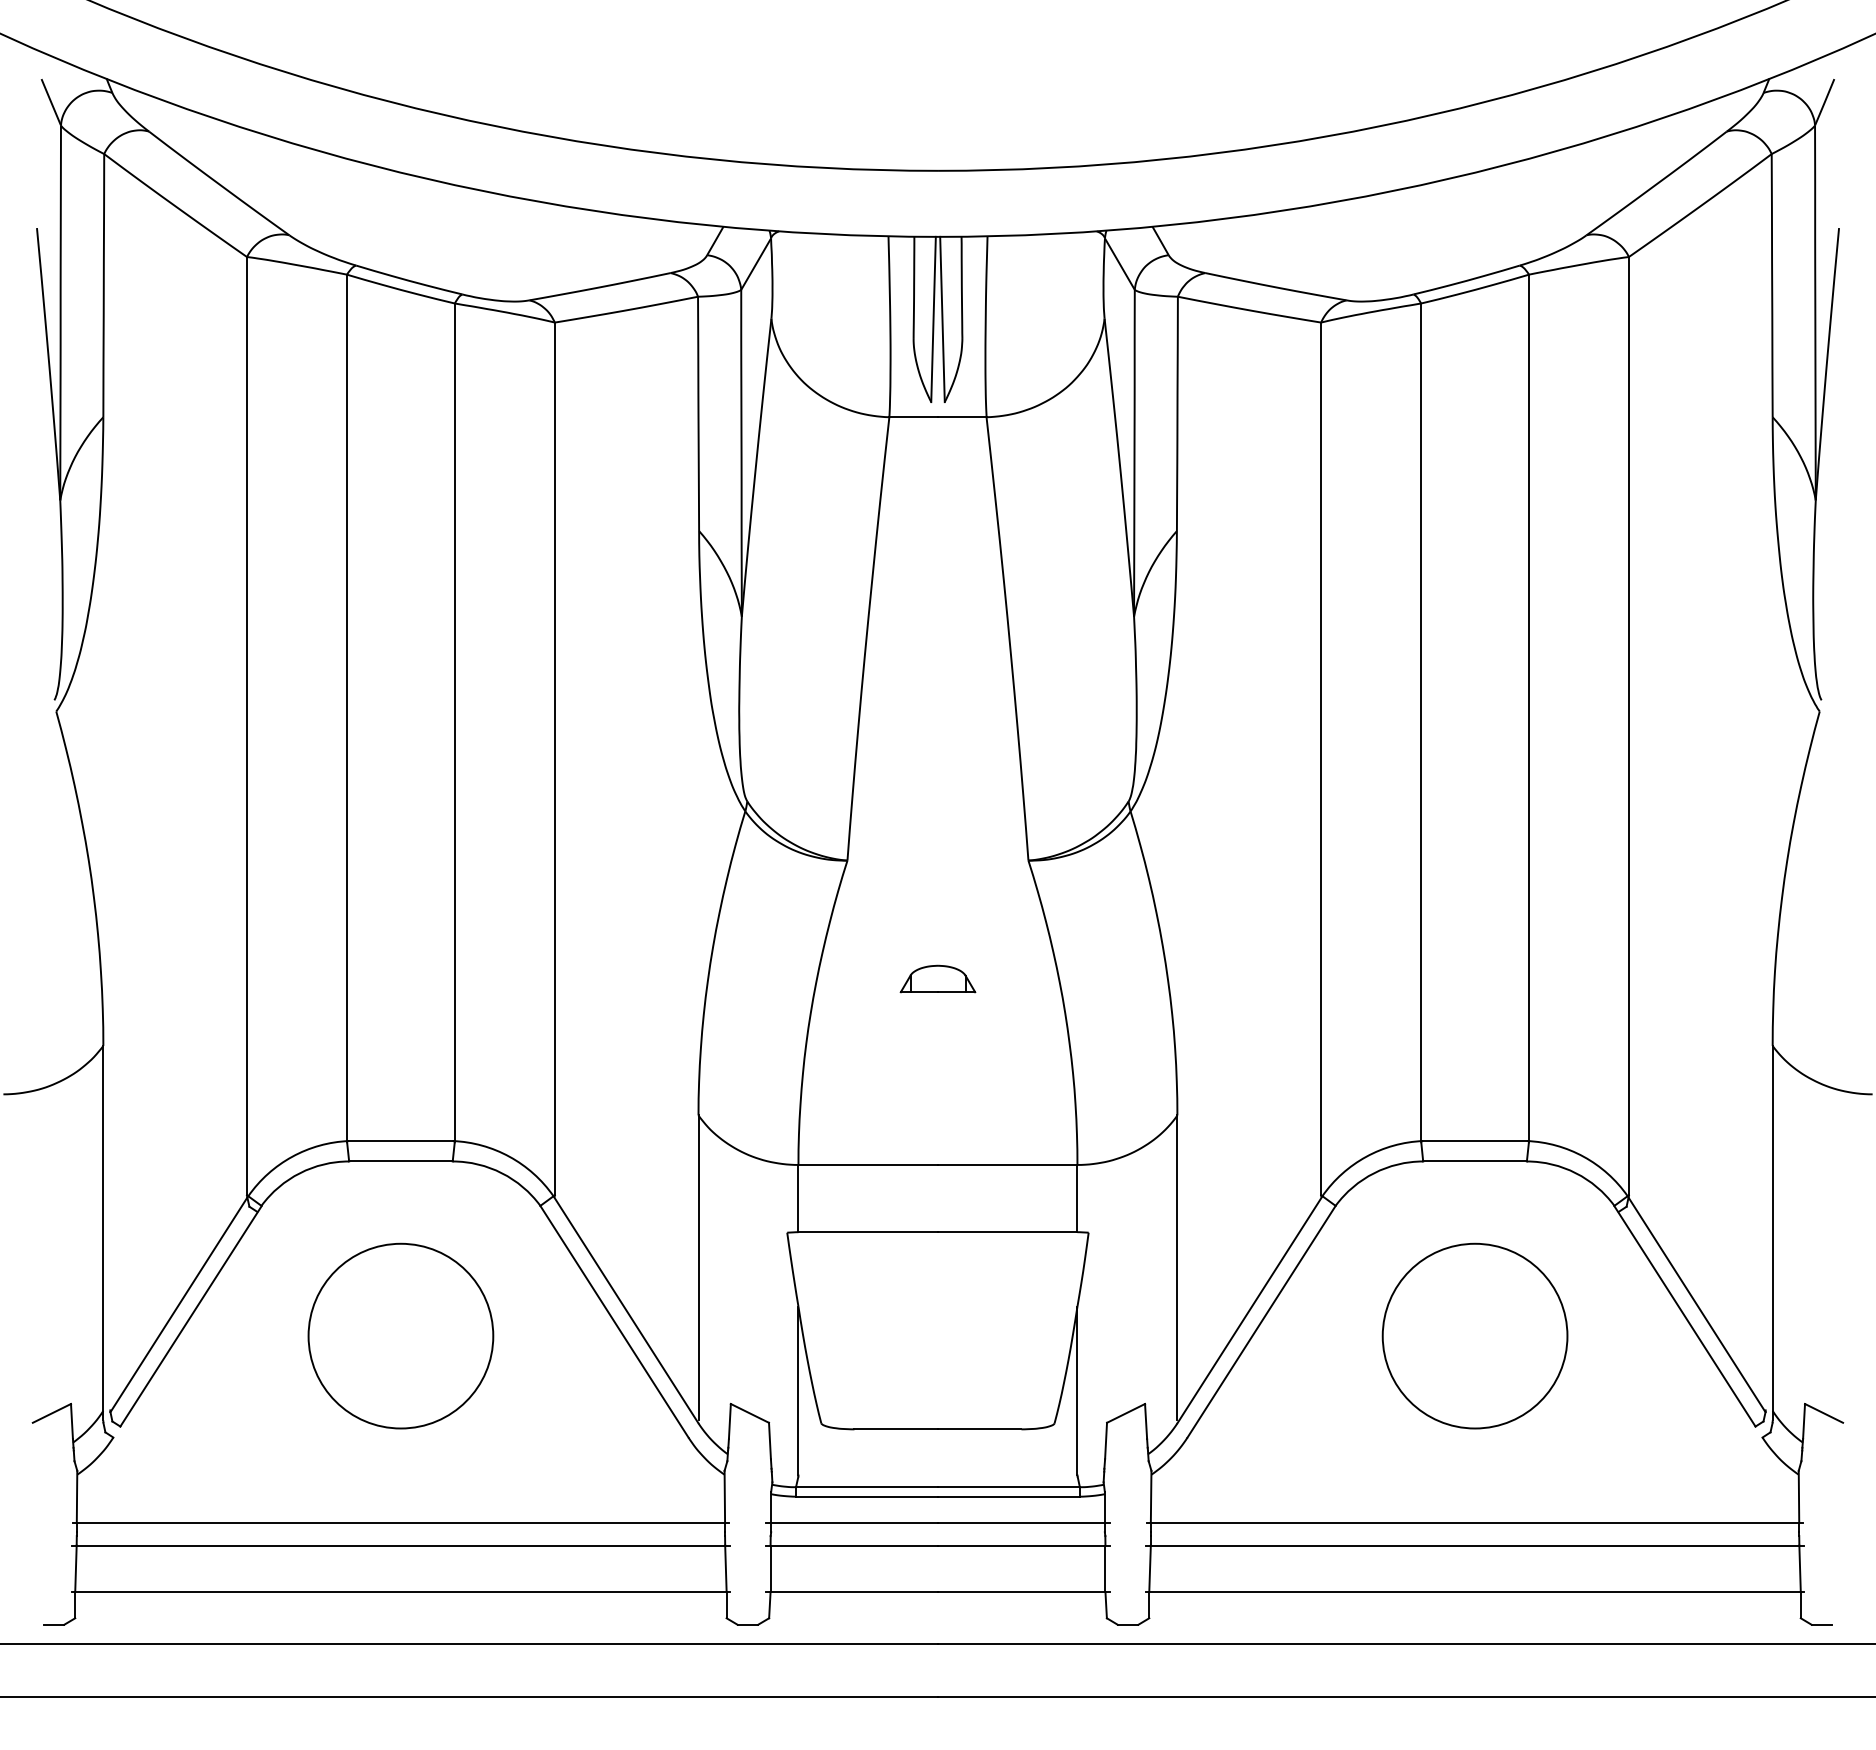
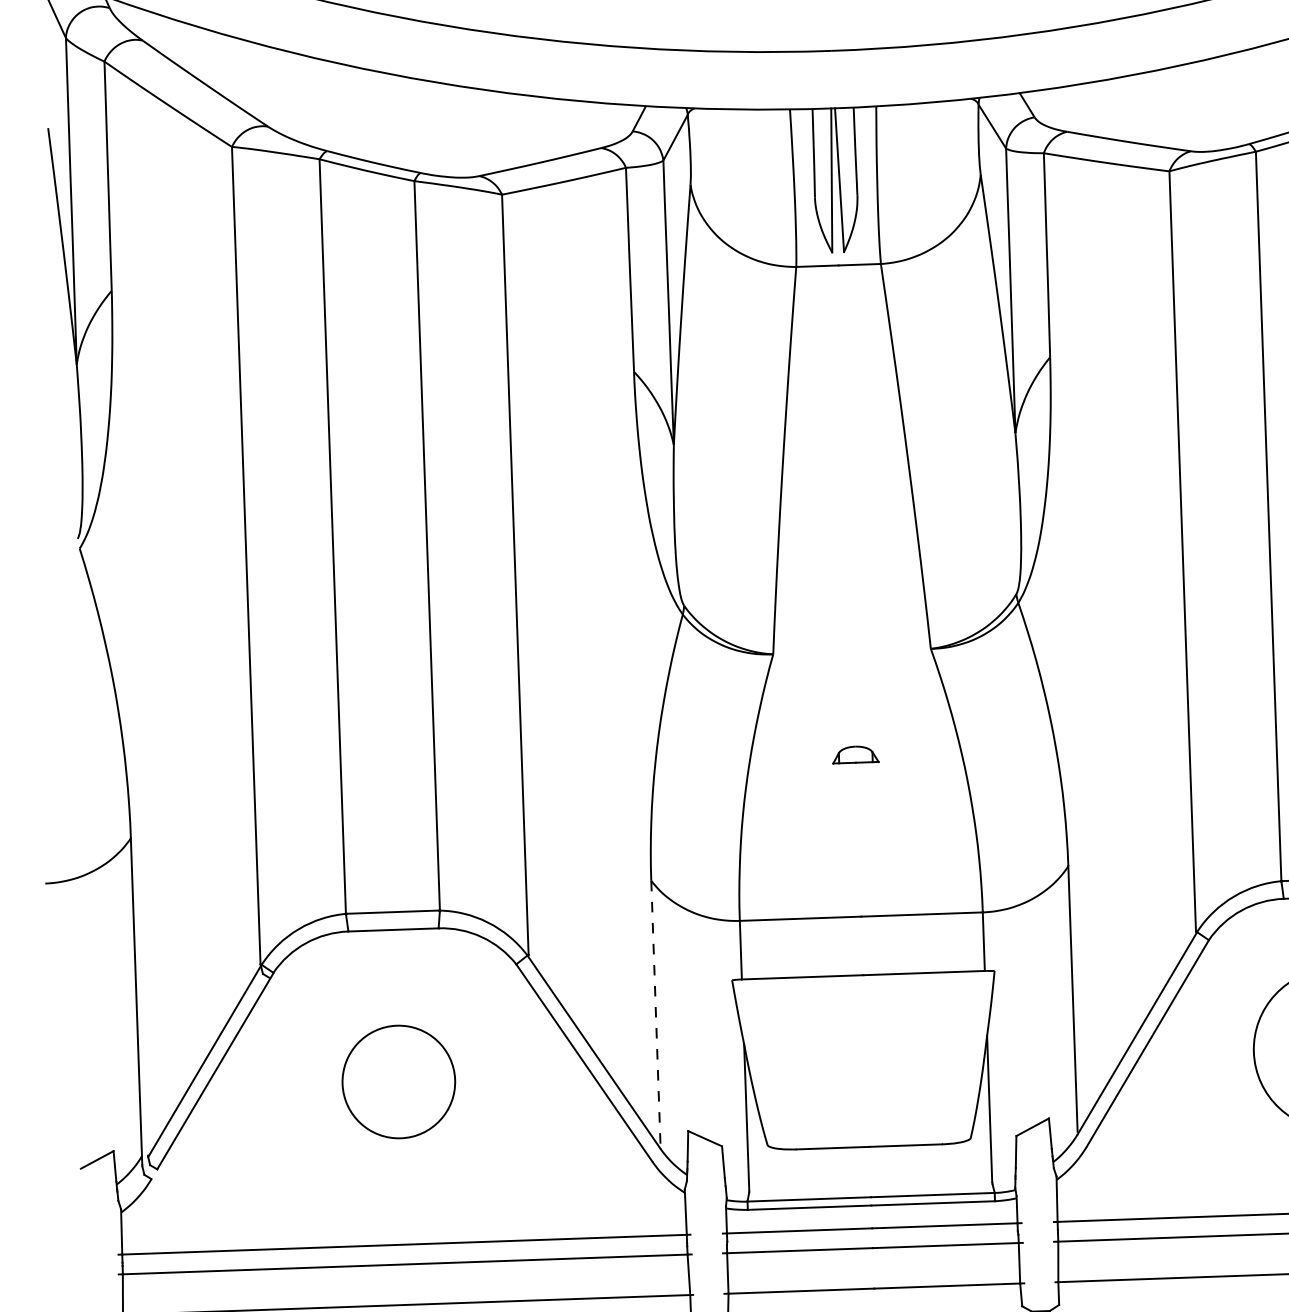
part: (937, 978) -> (855, 754), size x0.7
line: (698, 1268) -> (655, 1014), solid -> dashed
circle: (400, 1335) -> (398, 1081), size x0.7

